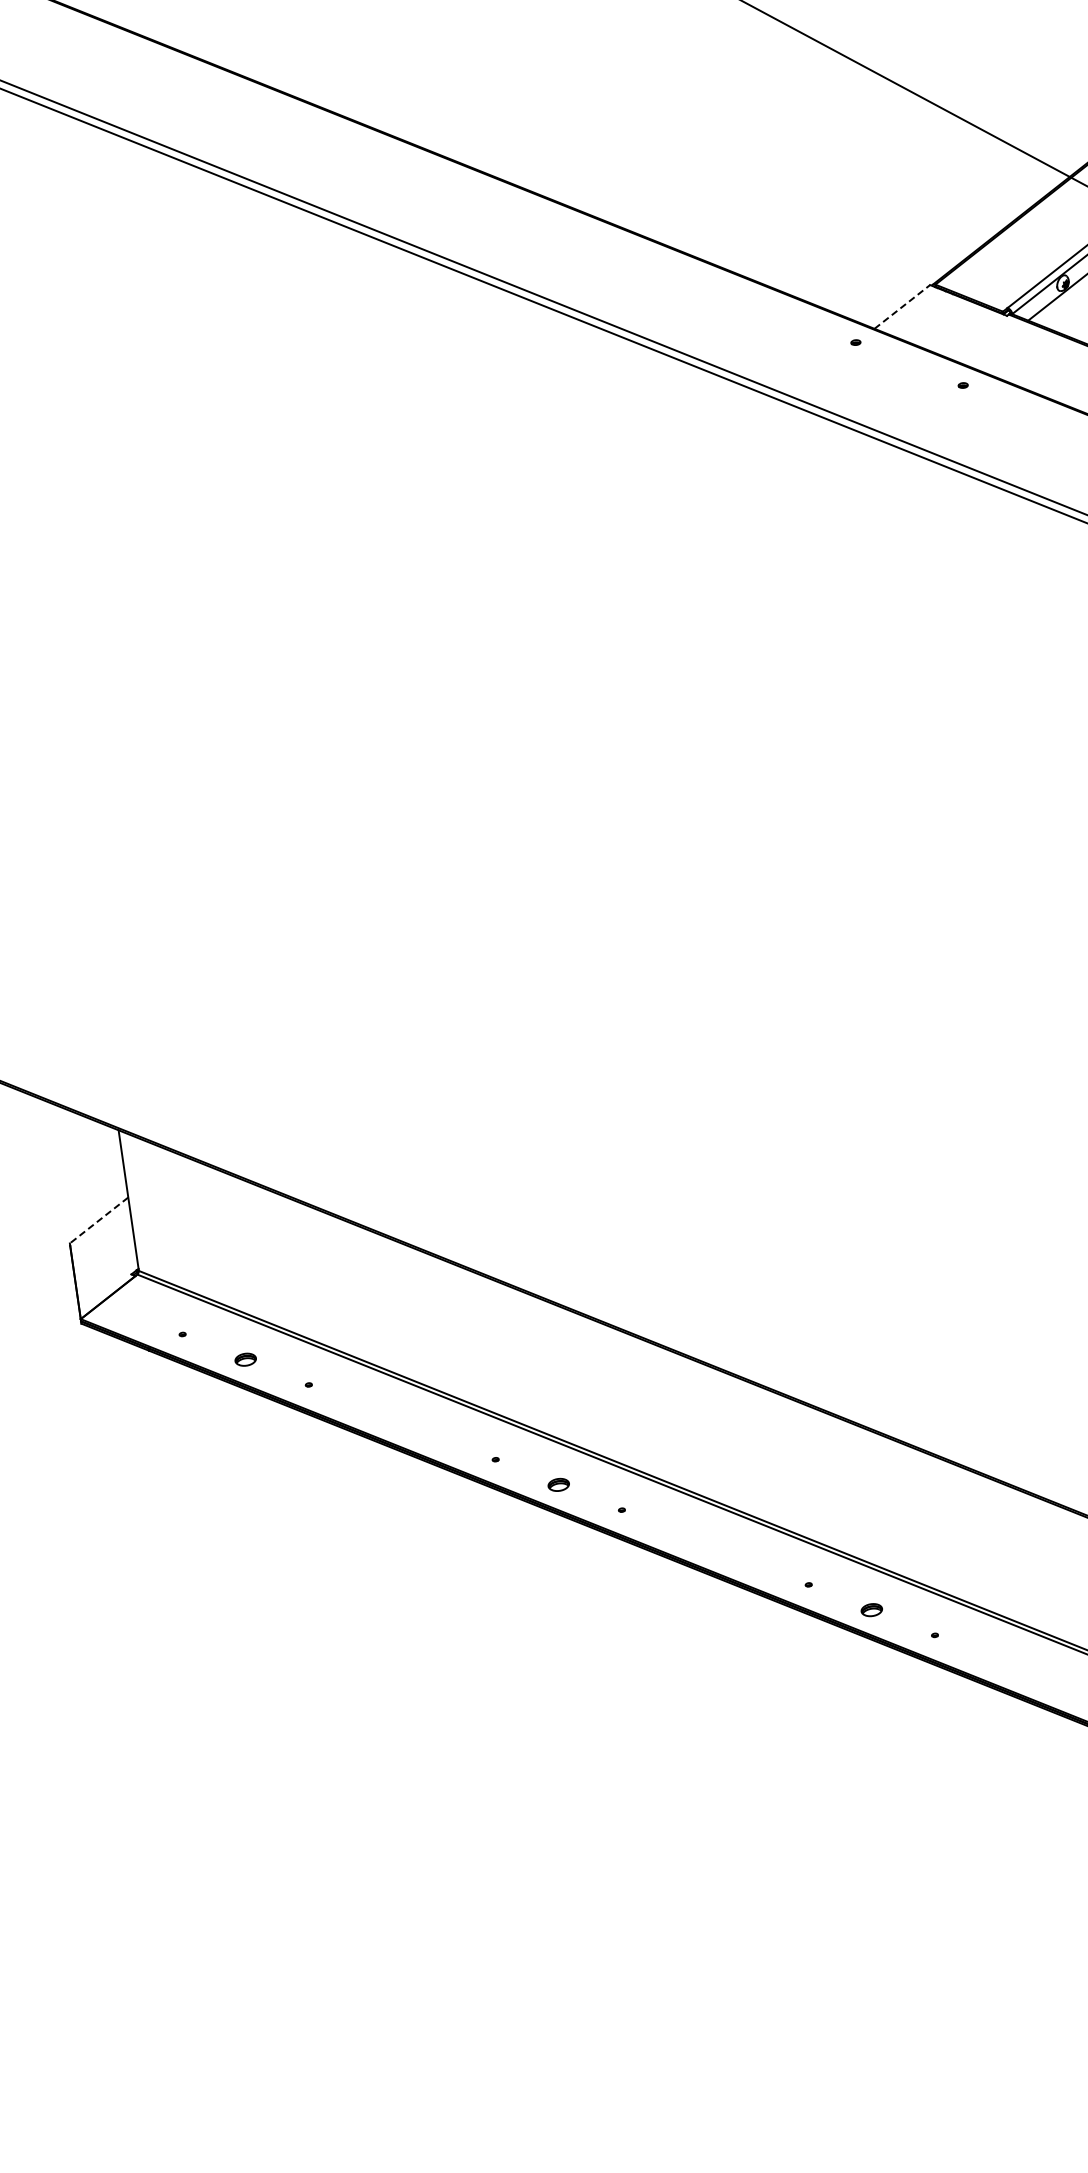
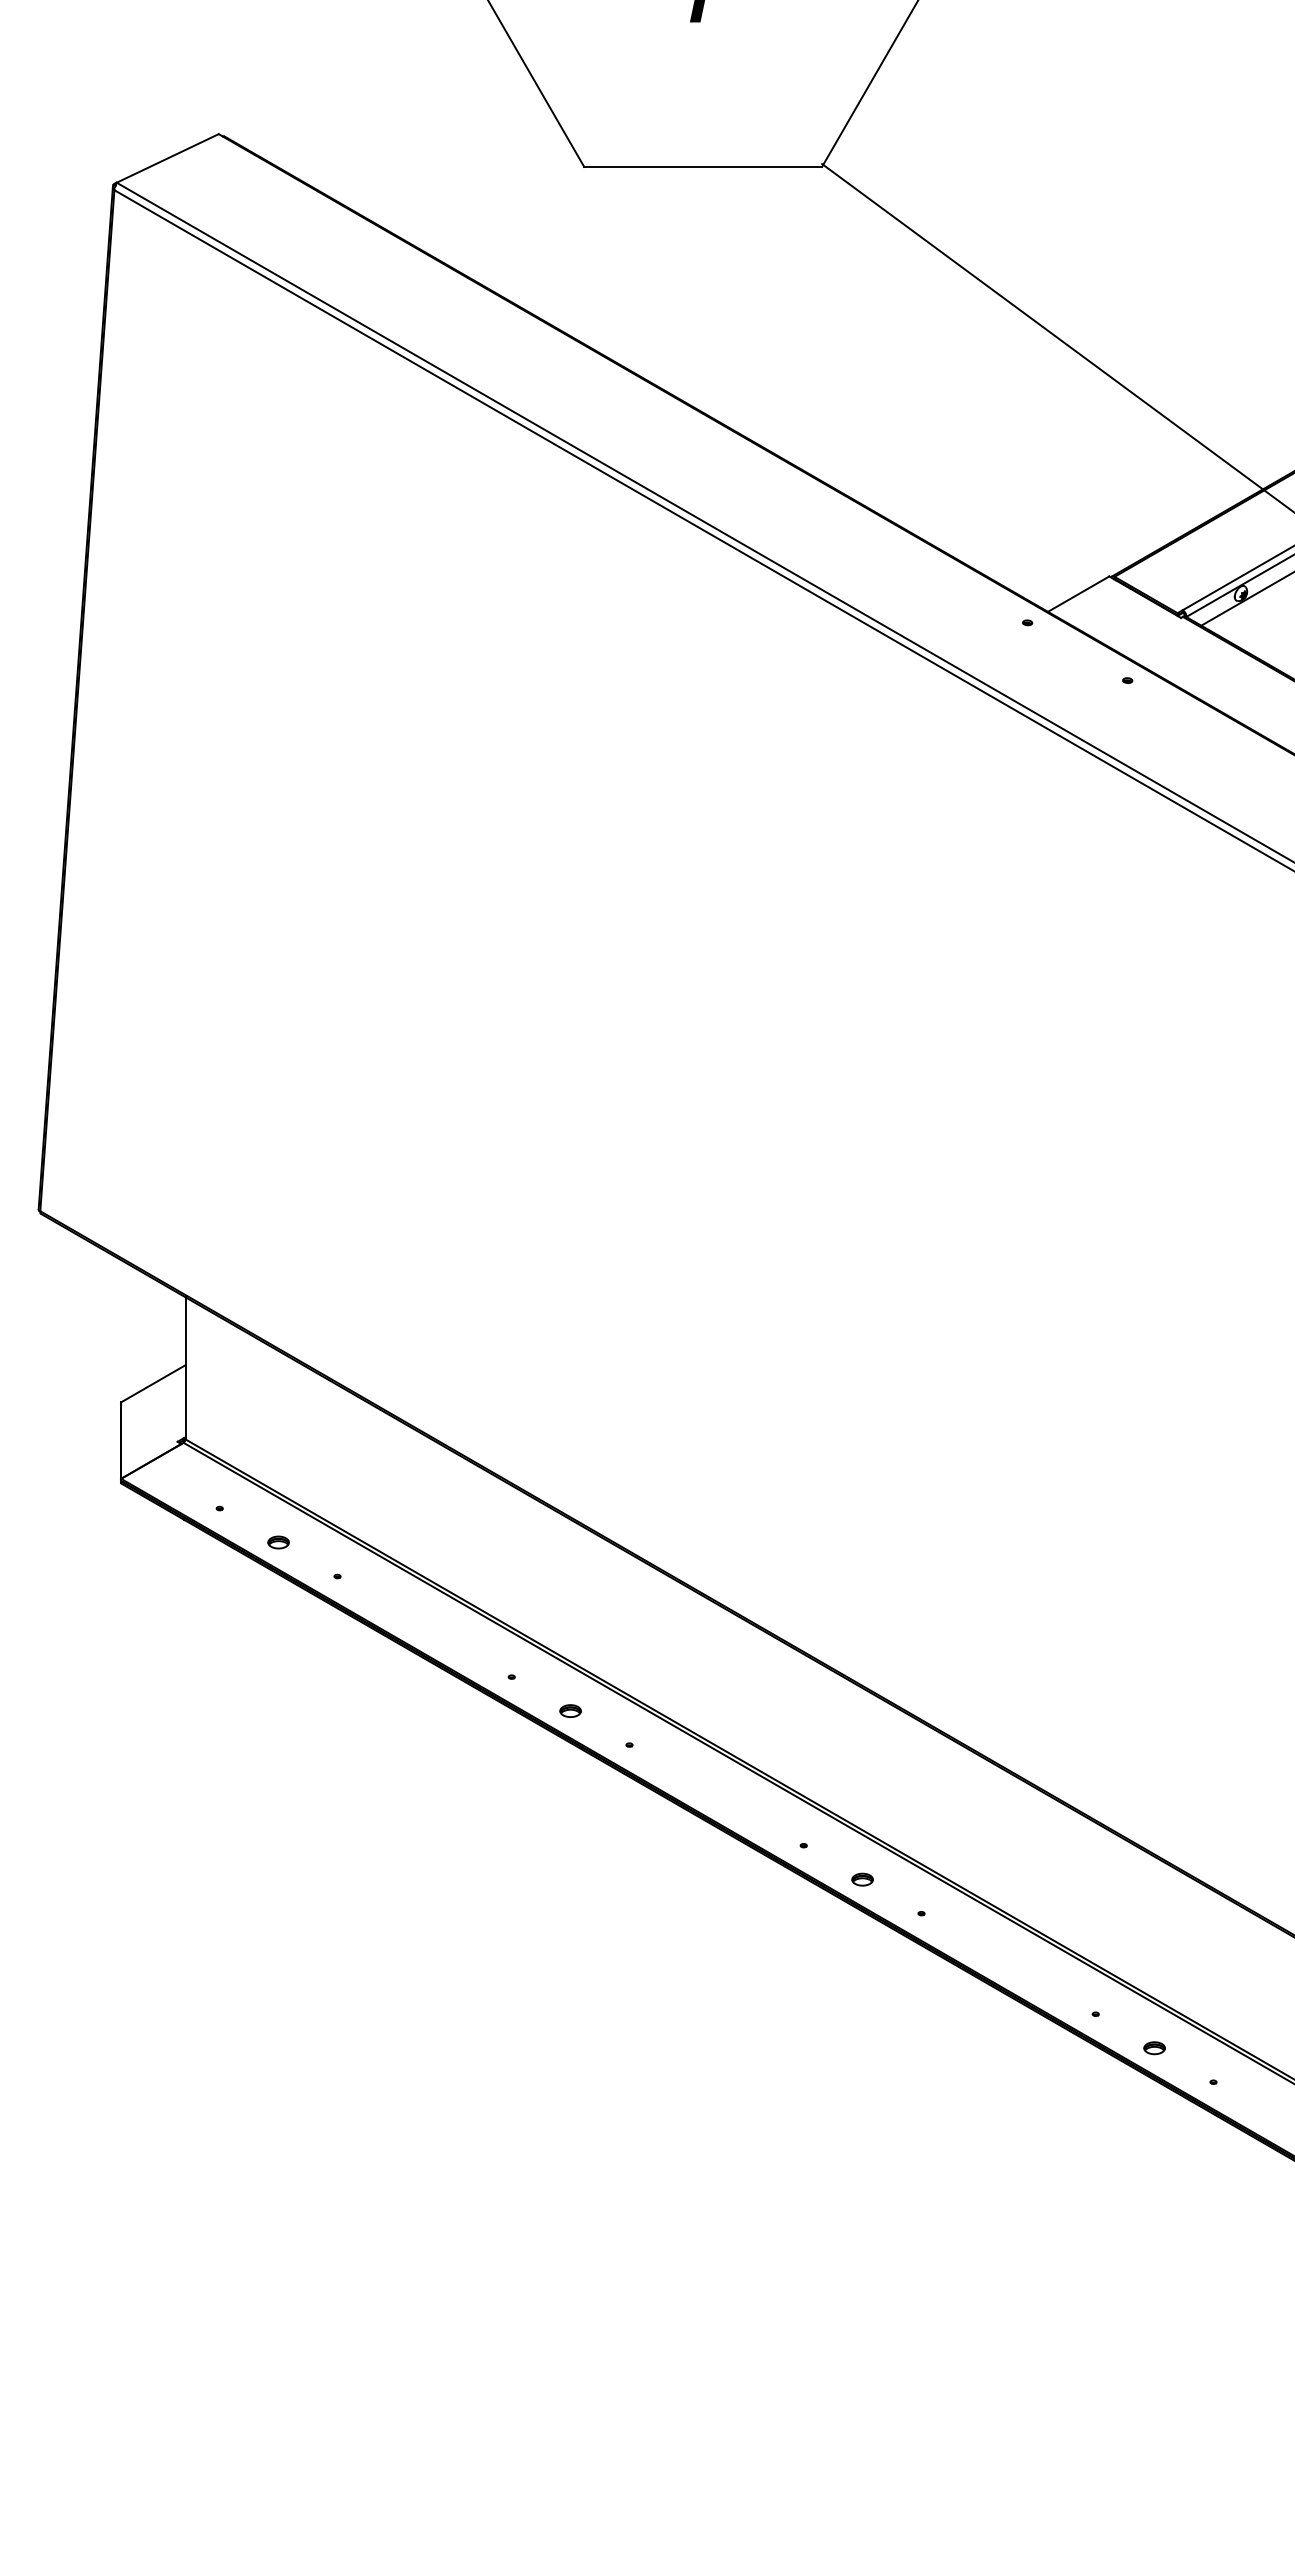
line: (903, 306) -> (1079, 593), dashed -> solid
line: (98, 1221) -> (152, 1384), dashed -> solid

